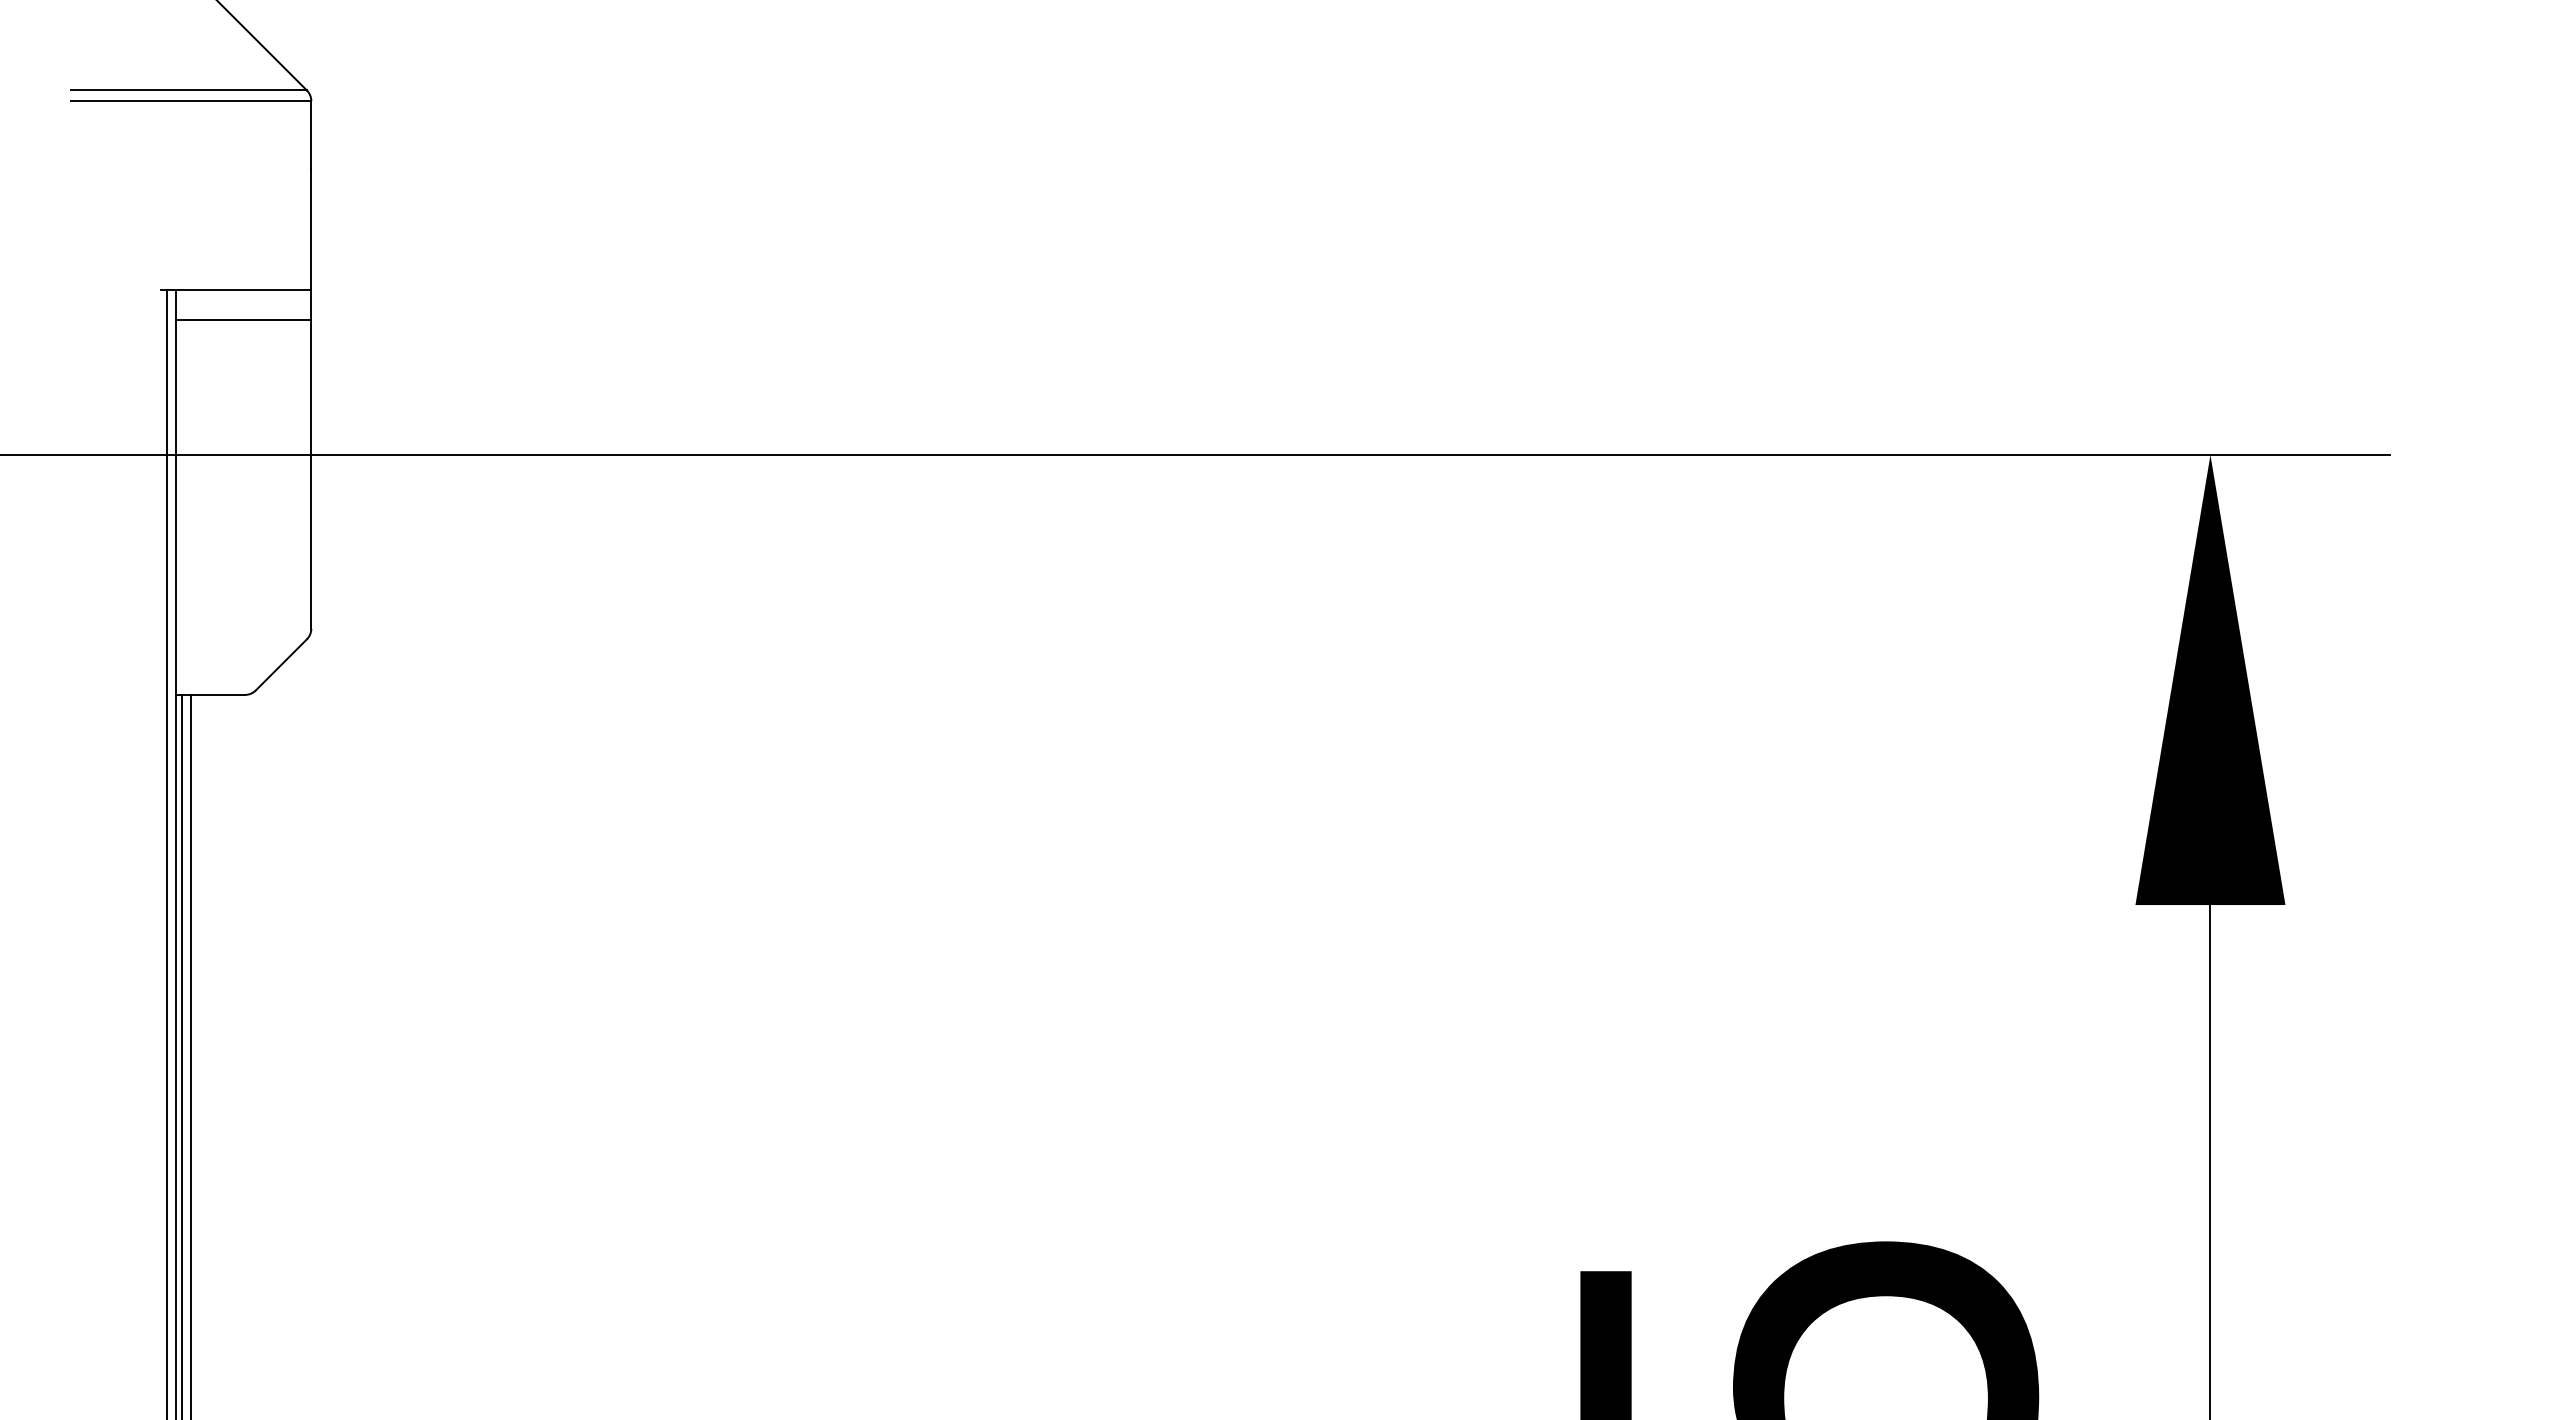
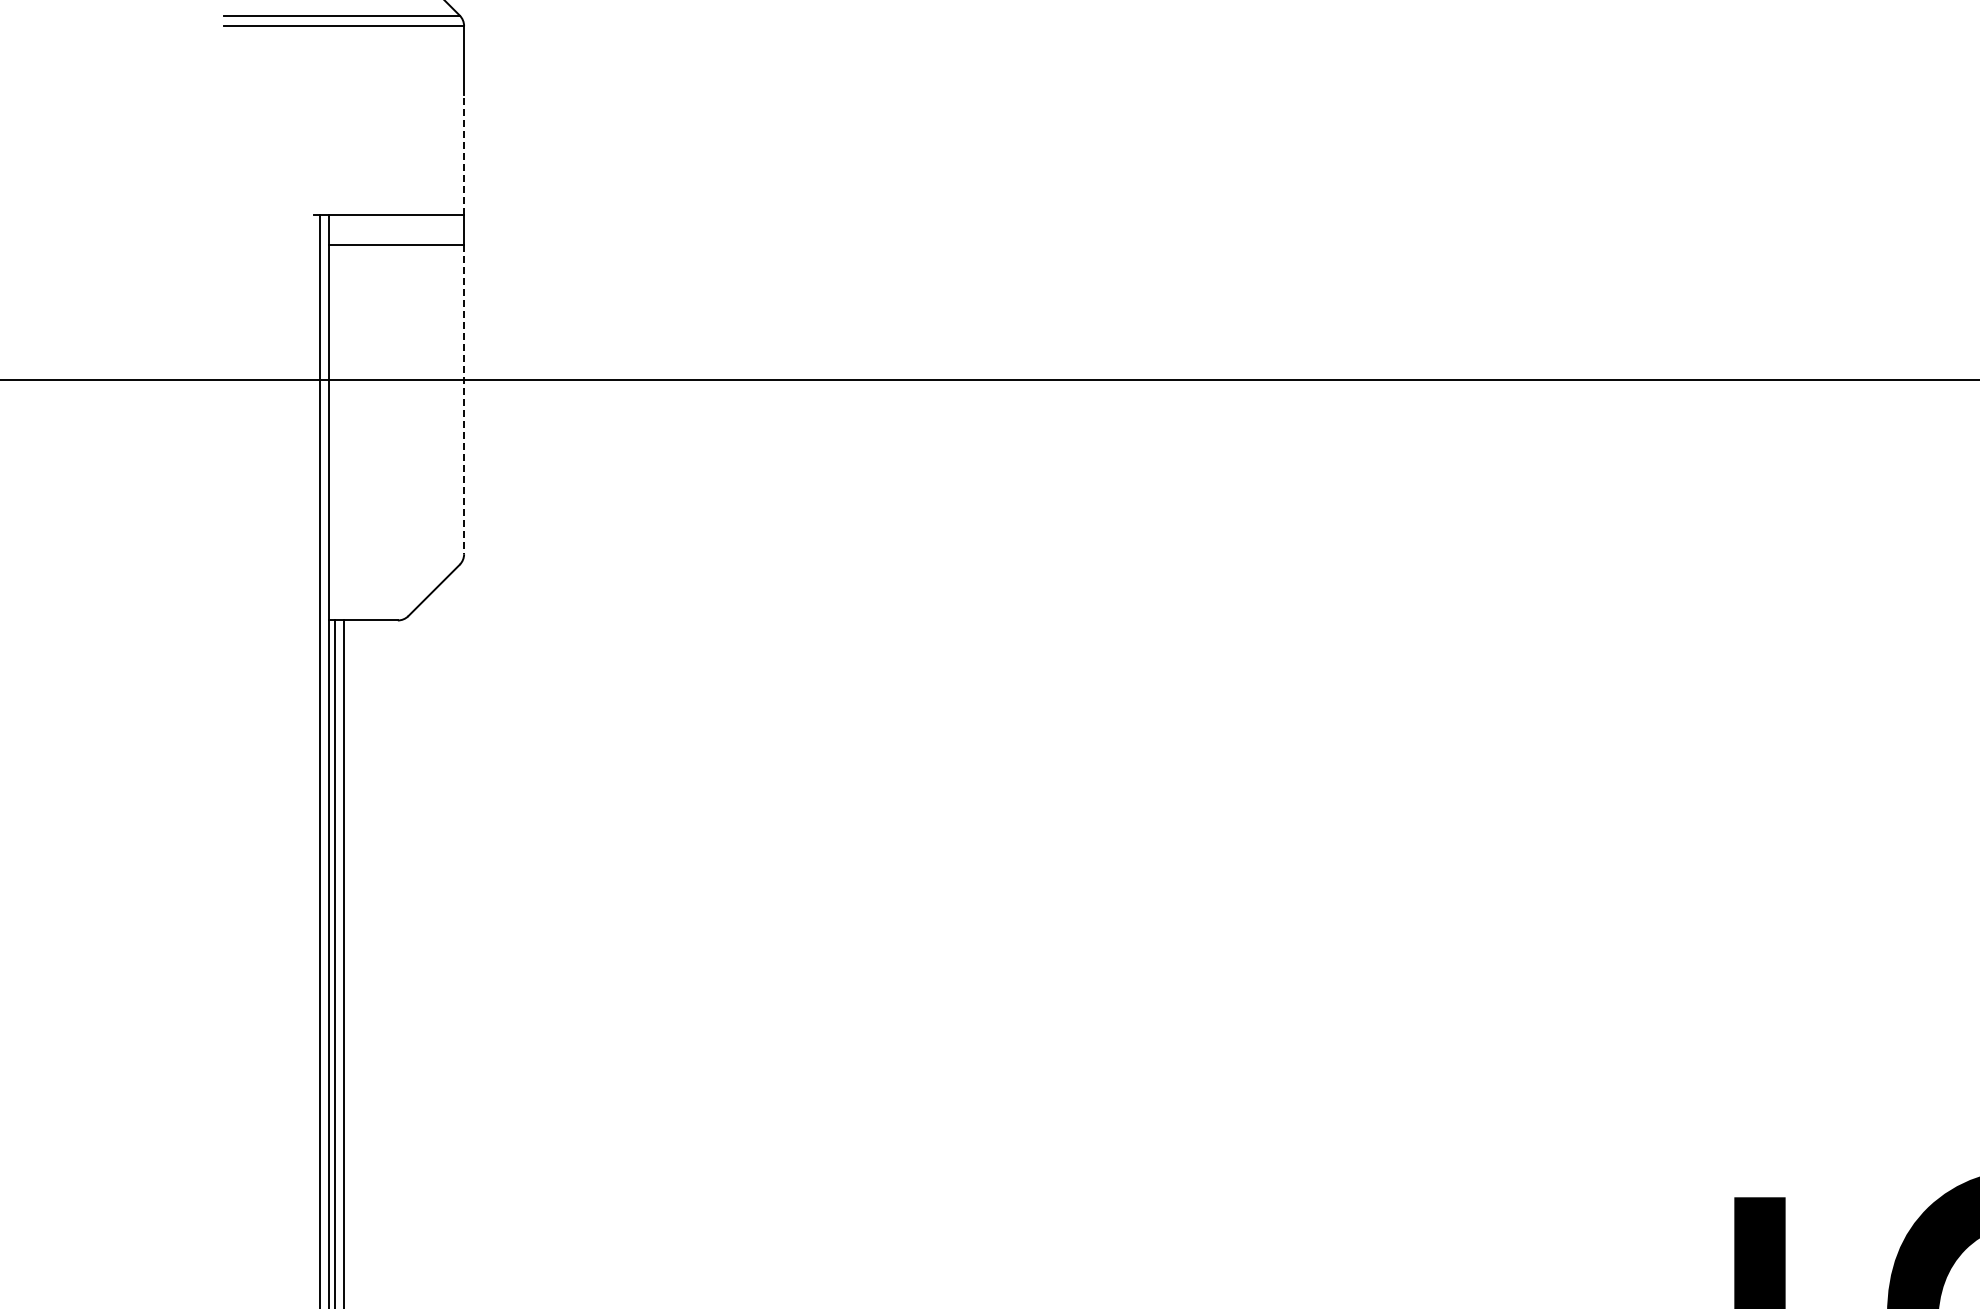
line: (311, 229) -> (464, 154), solid -> dashed
line: (311, 474) -> (464, 399), solid -> dashed

